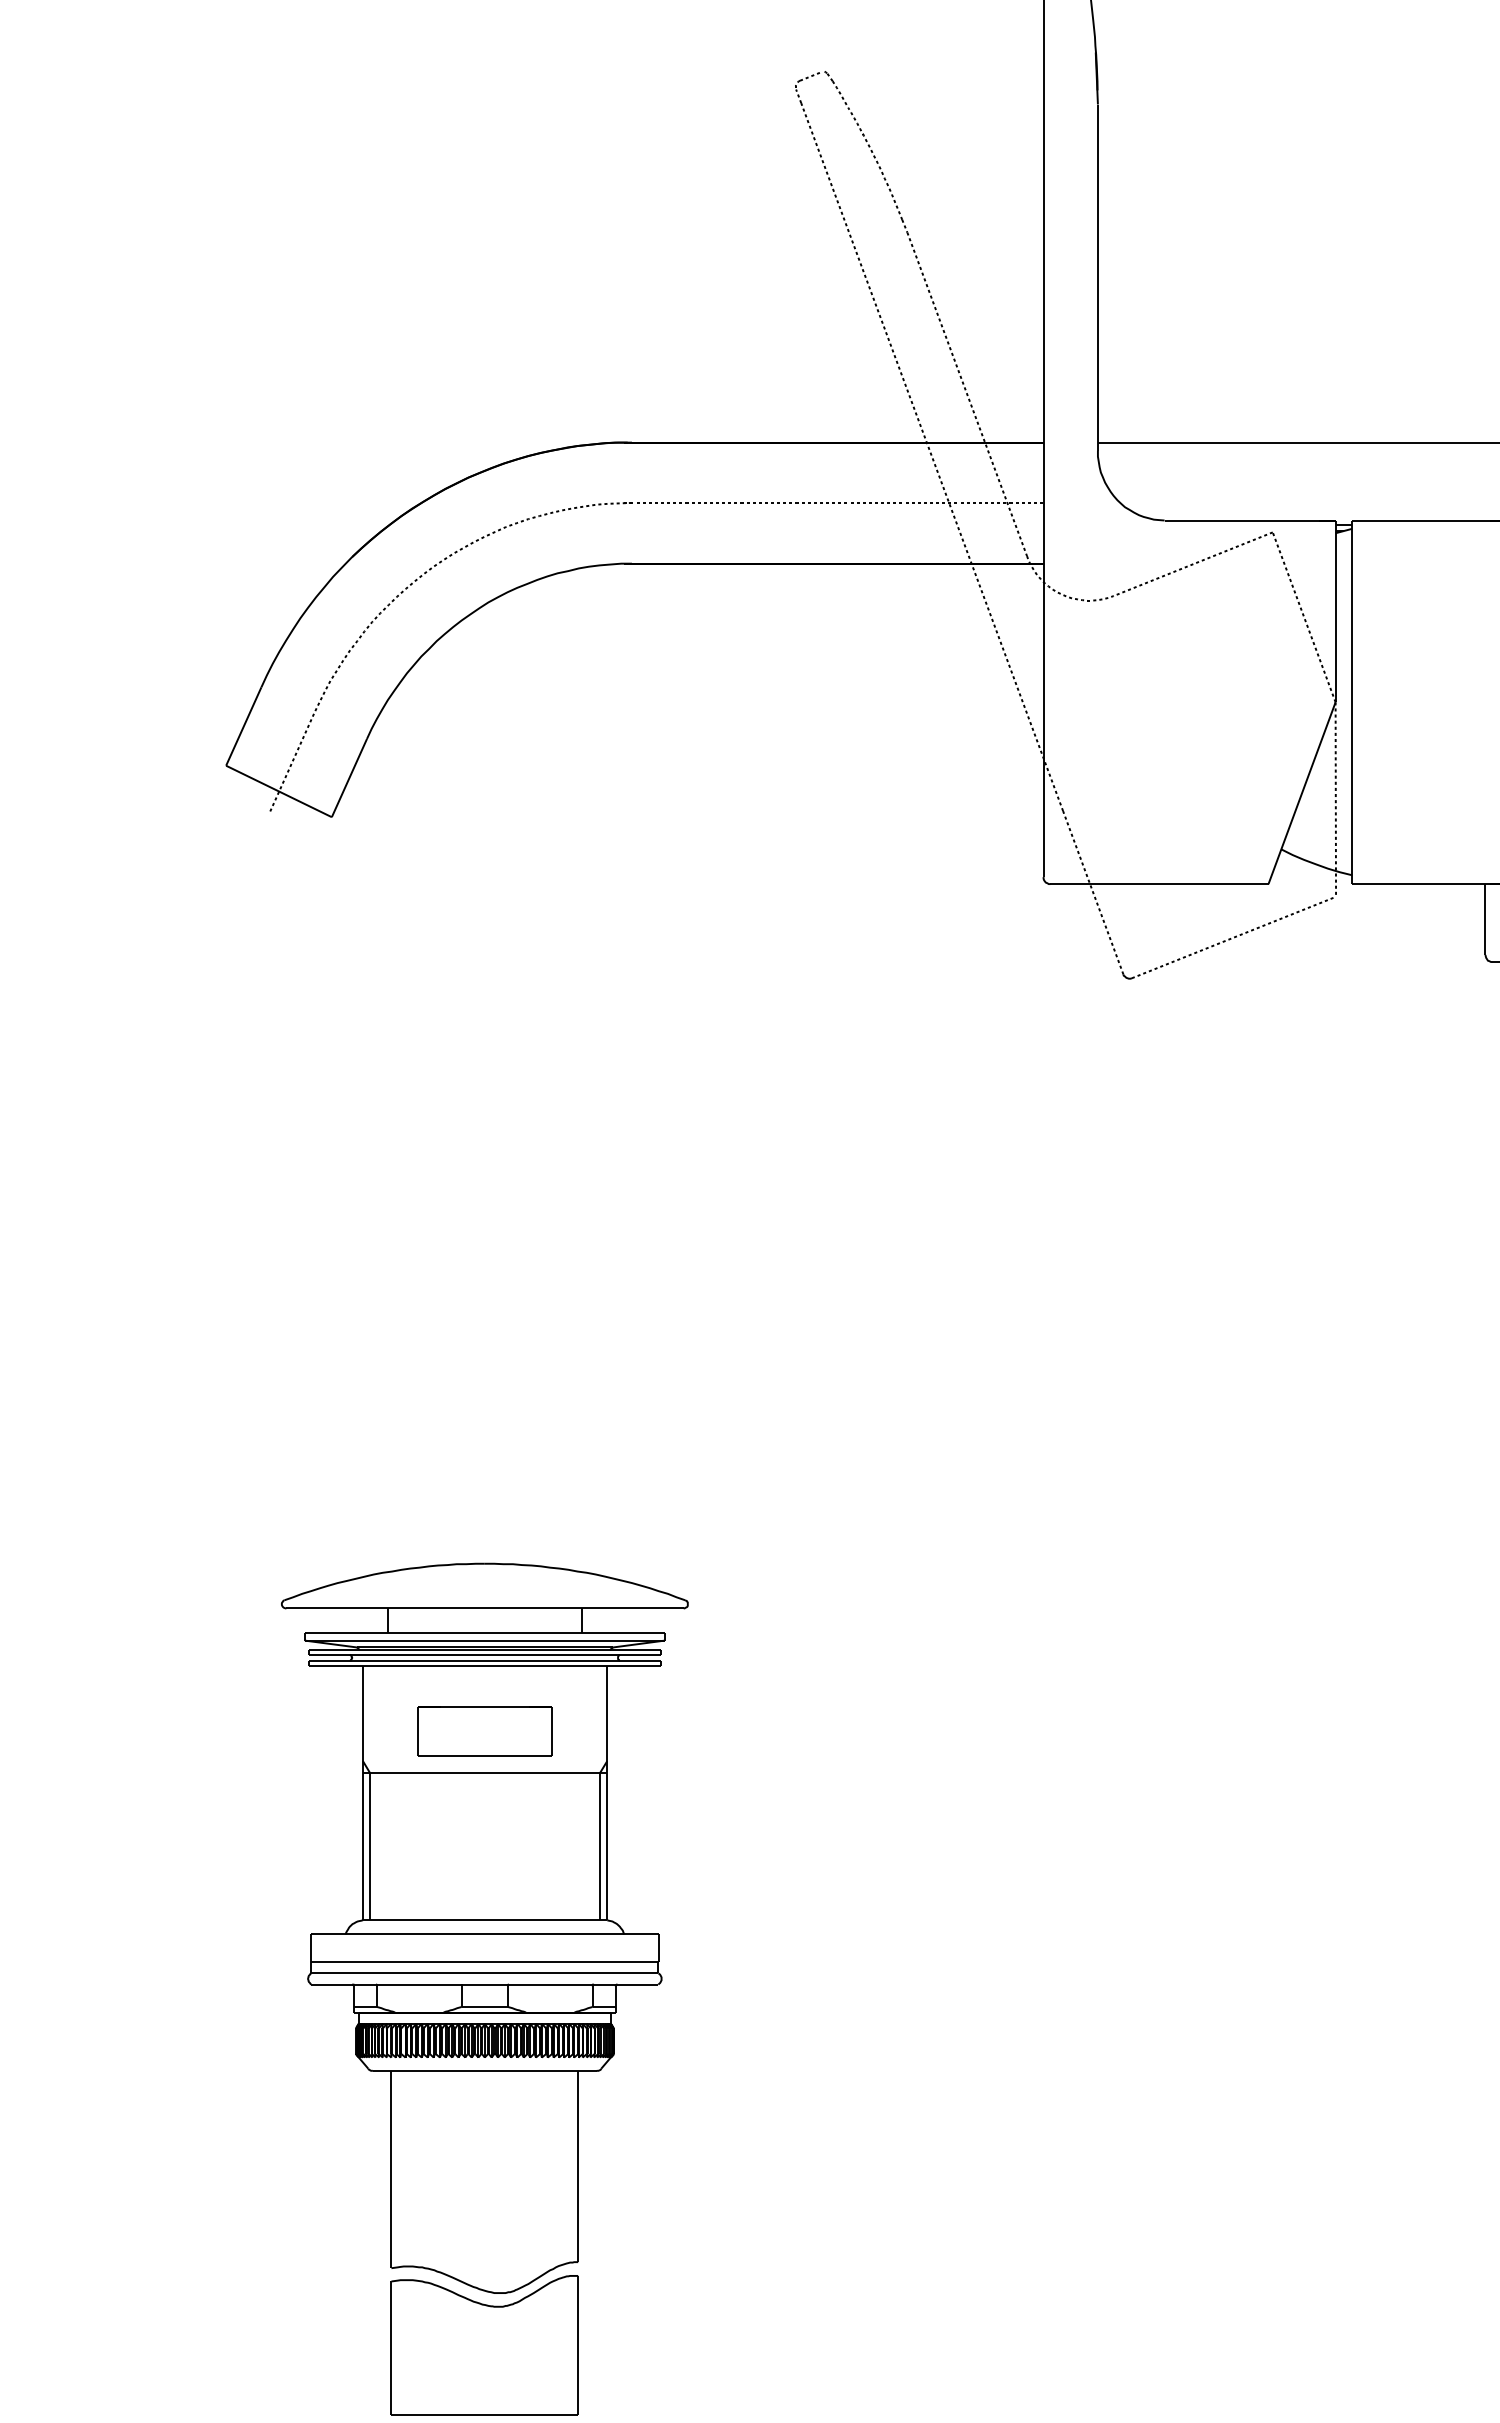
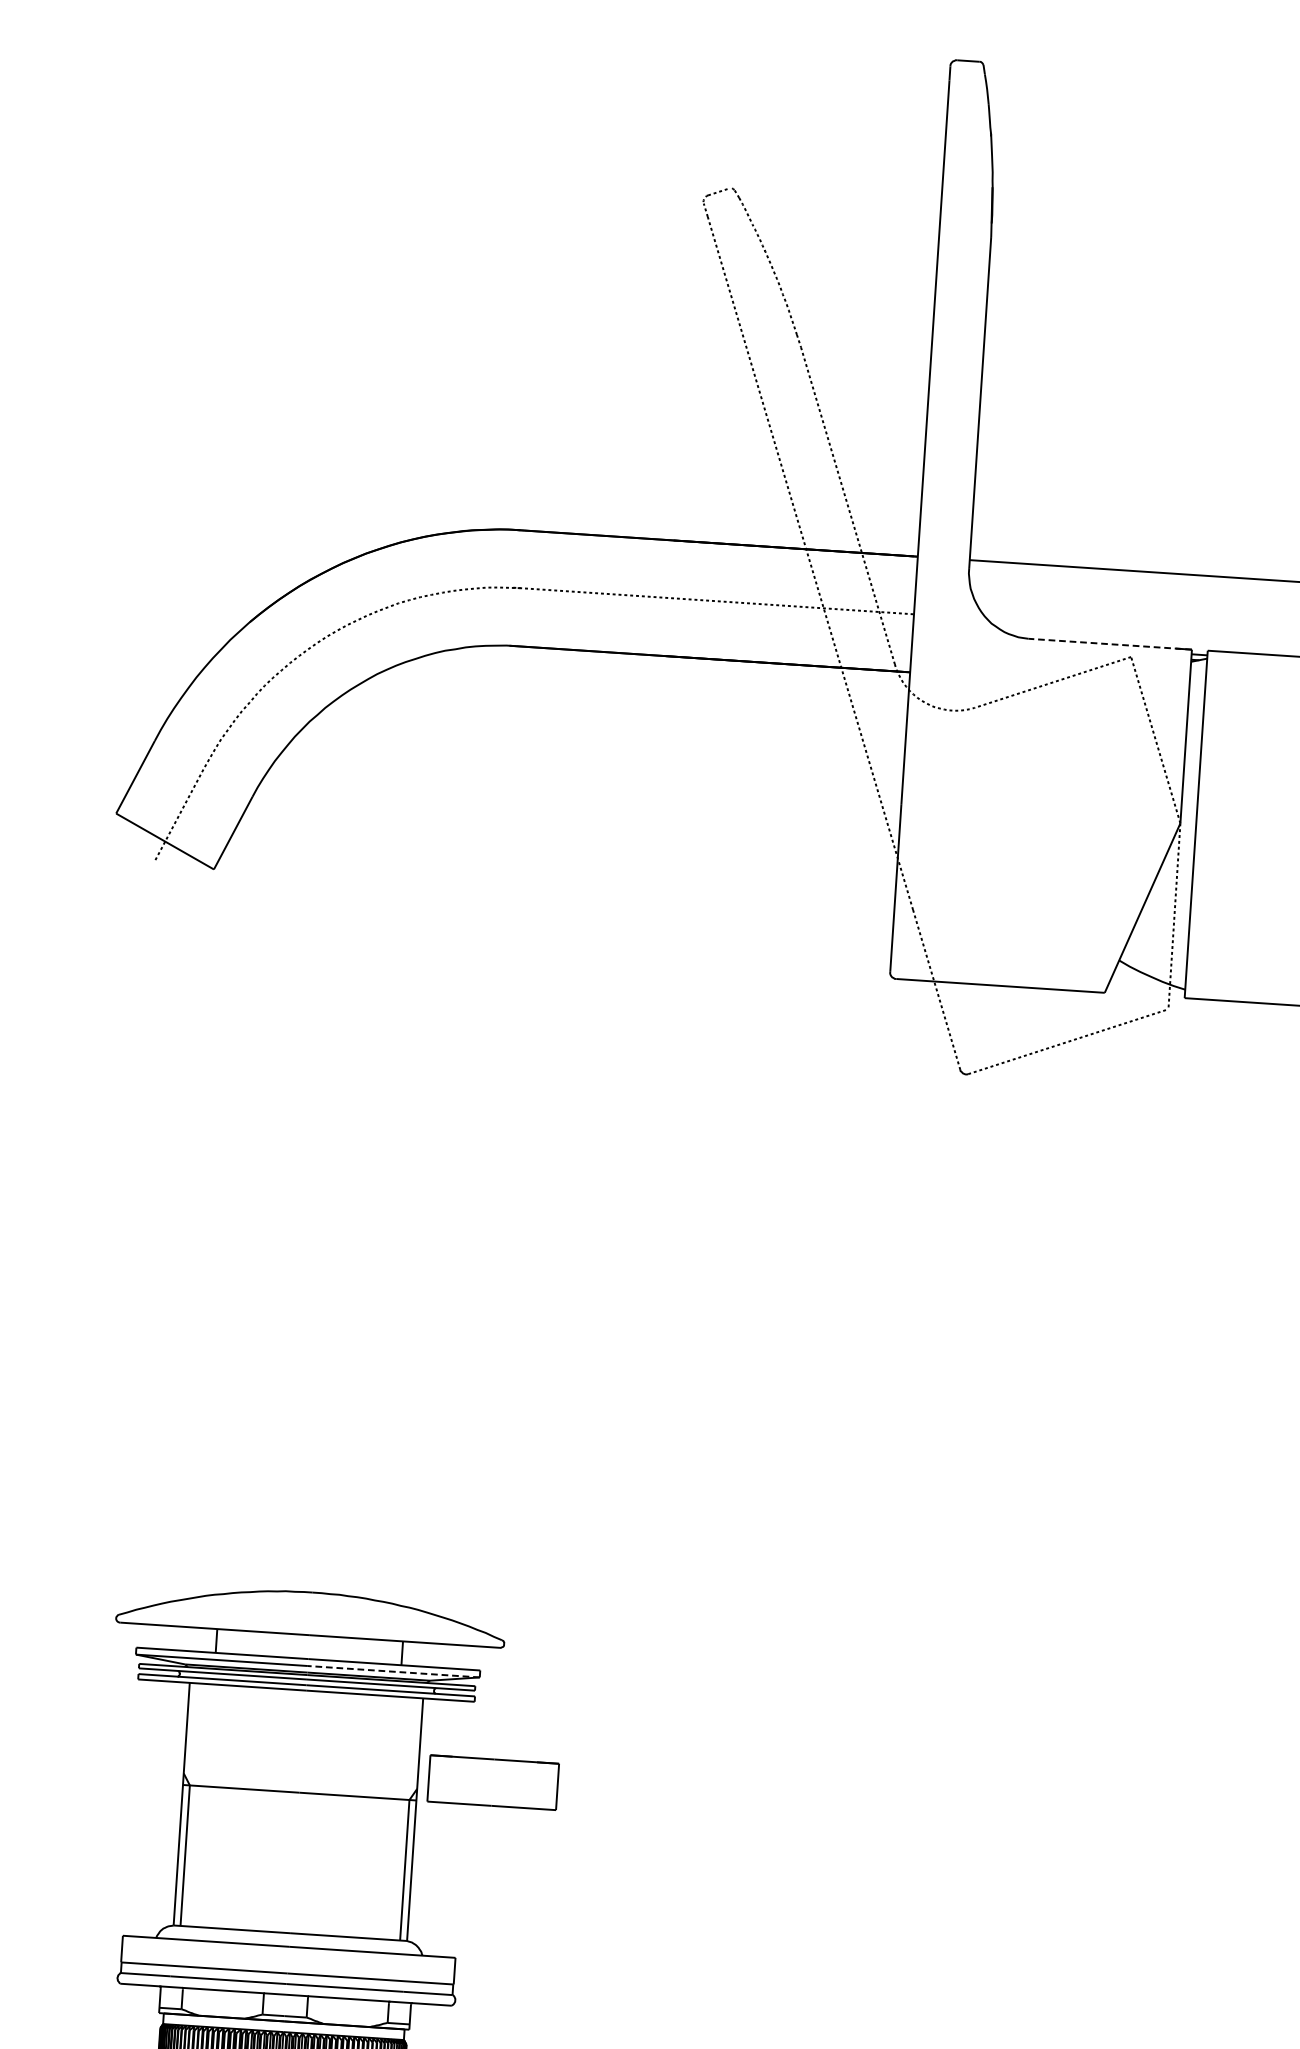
line: (1250, 520) -> (1110, 644), solid -> dashed
line: (574, 1640) -> (393, 1671), solid -> dashed
part: (484, 1731) -> (492, 1782), moved

